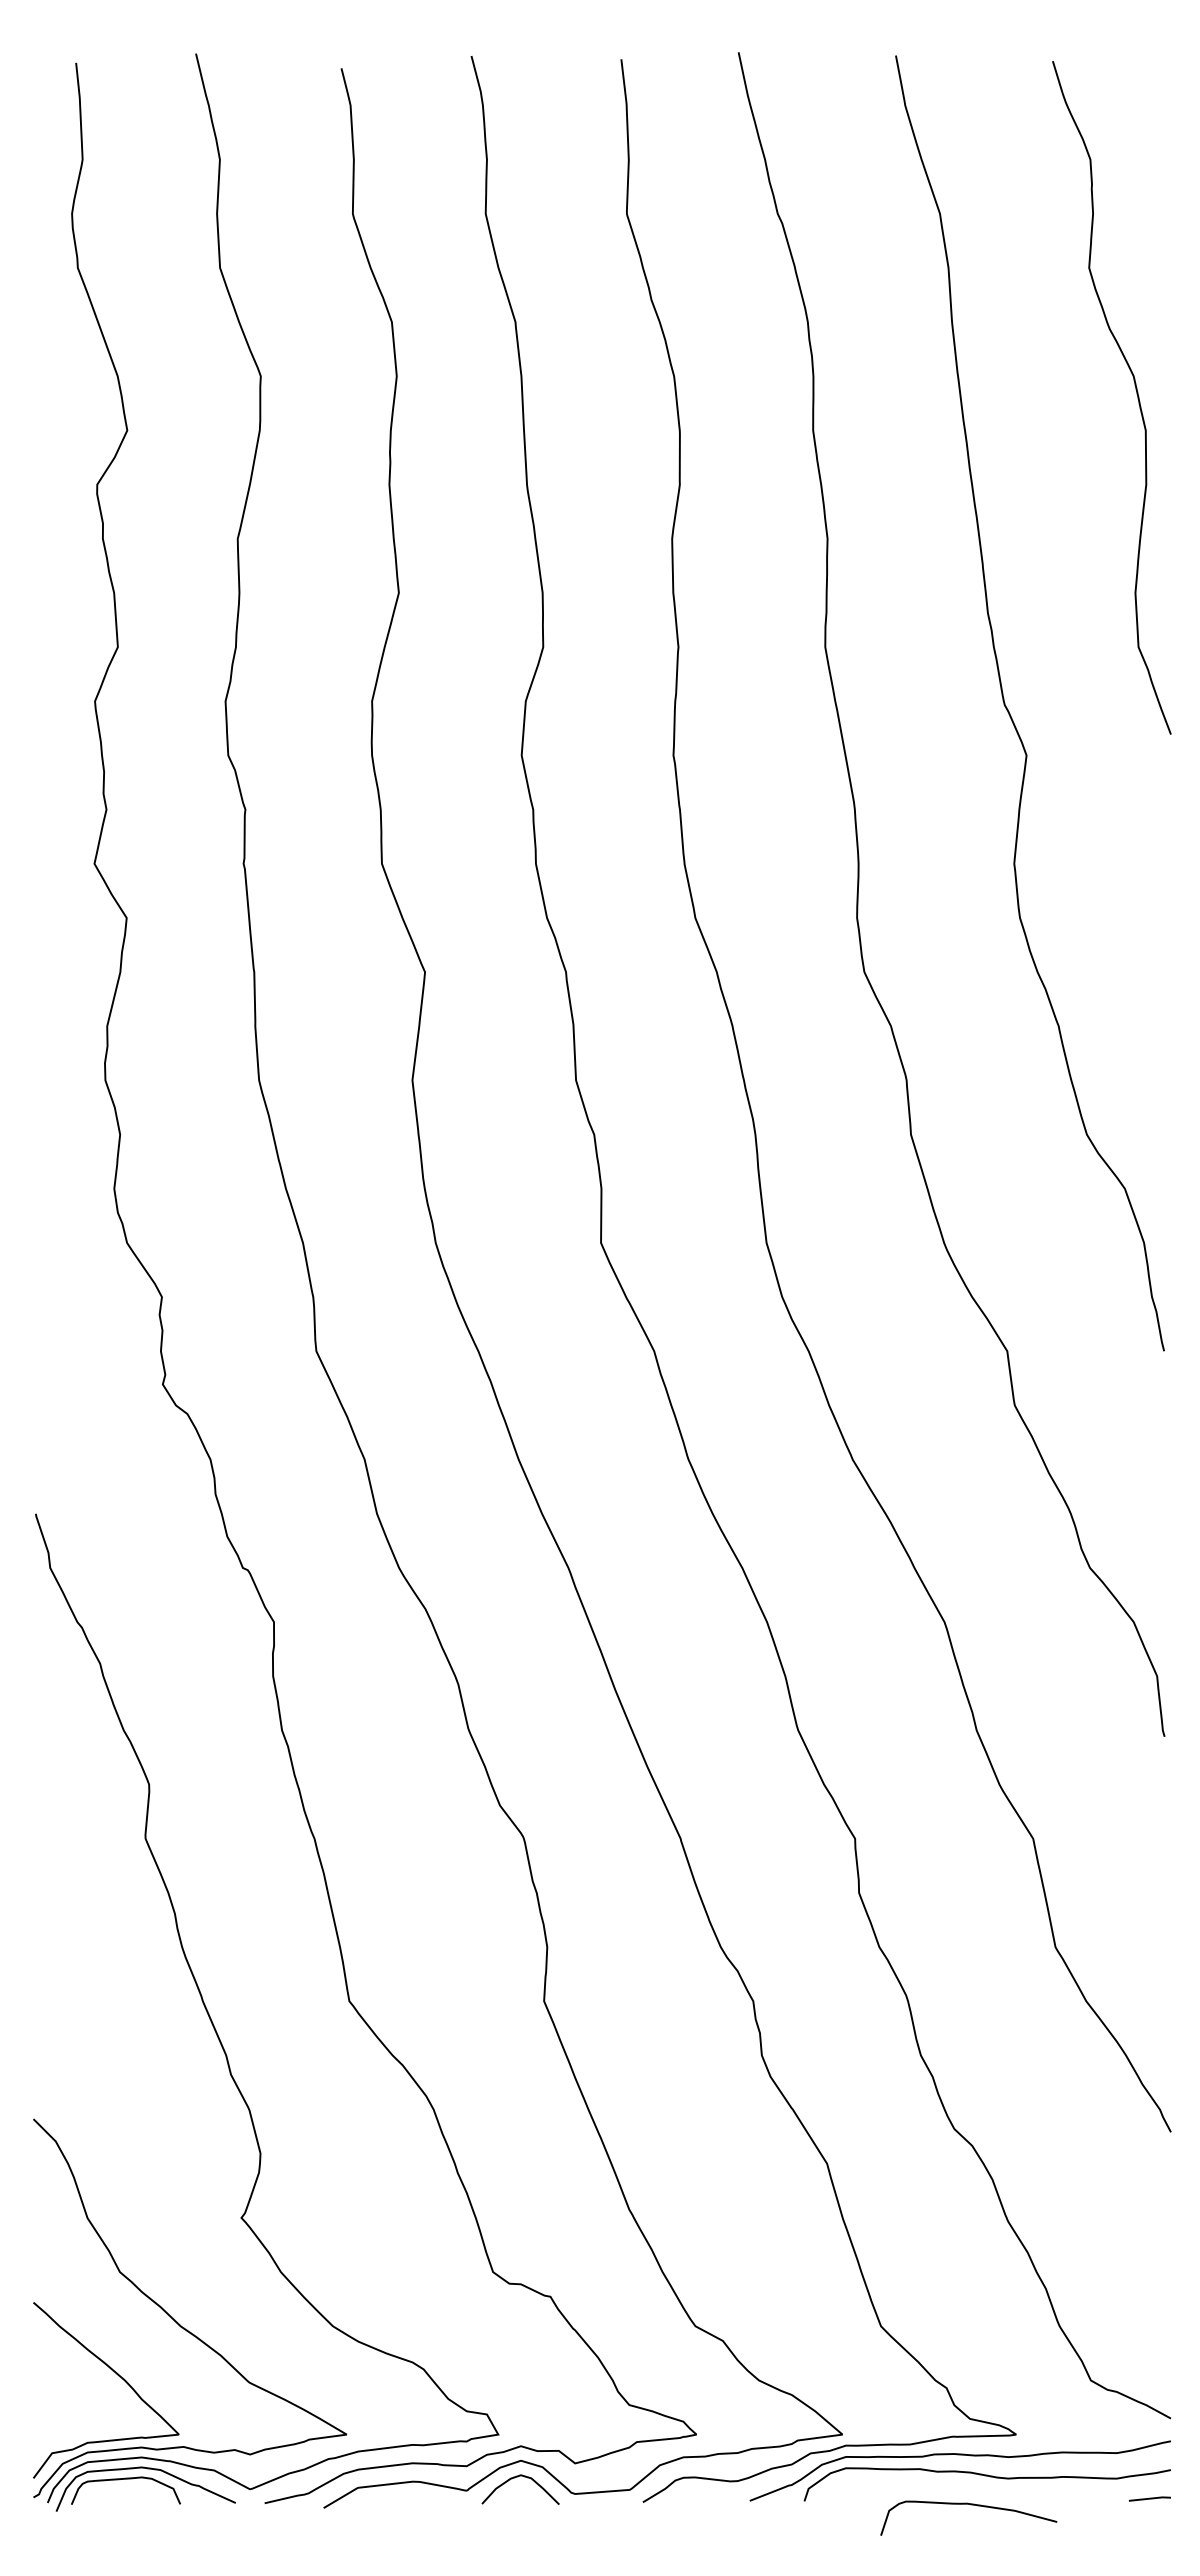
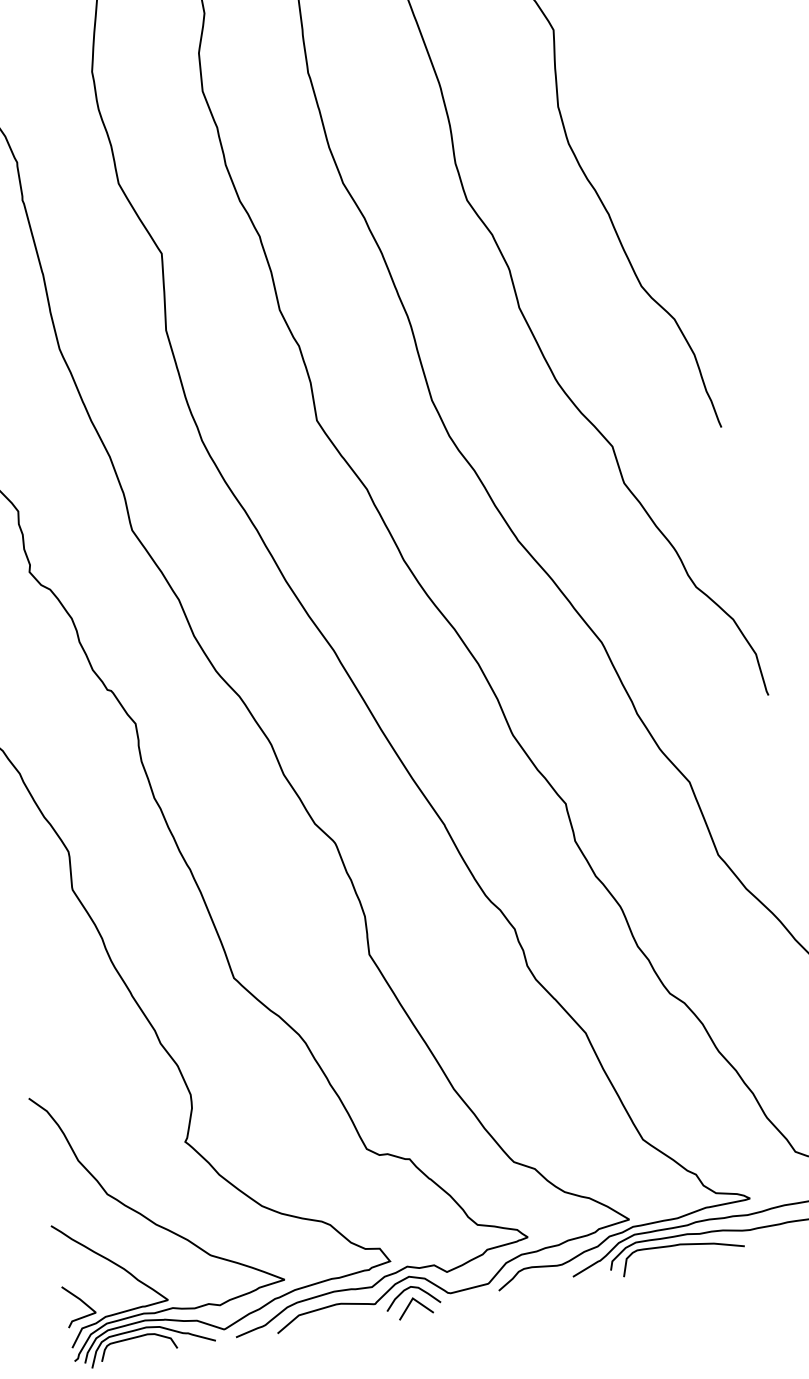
line: (57, 2415) -> (81, 1301), added
line: (515, 2499) -> (409, 1304), added
curve: (970, 2505) -> (682, 1245), moved

